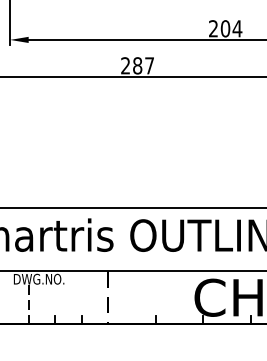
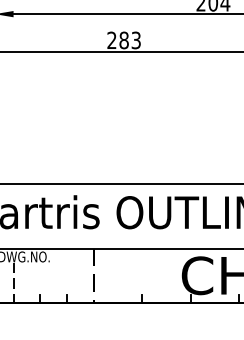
text: (149, 65) -> (136, 40), 287 -> 283

